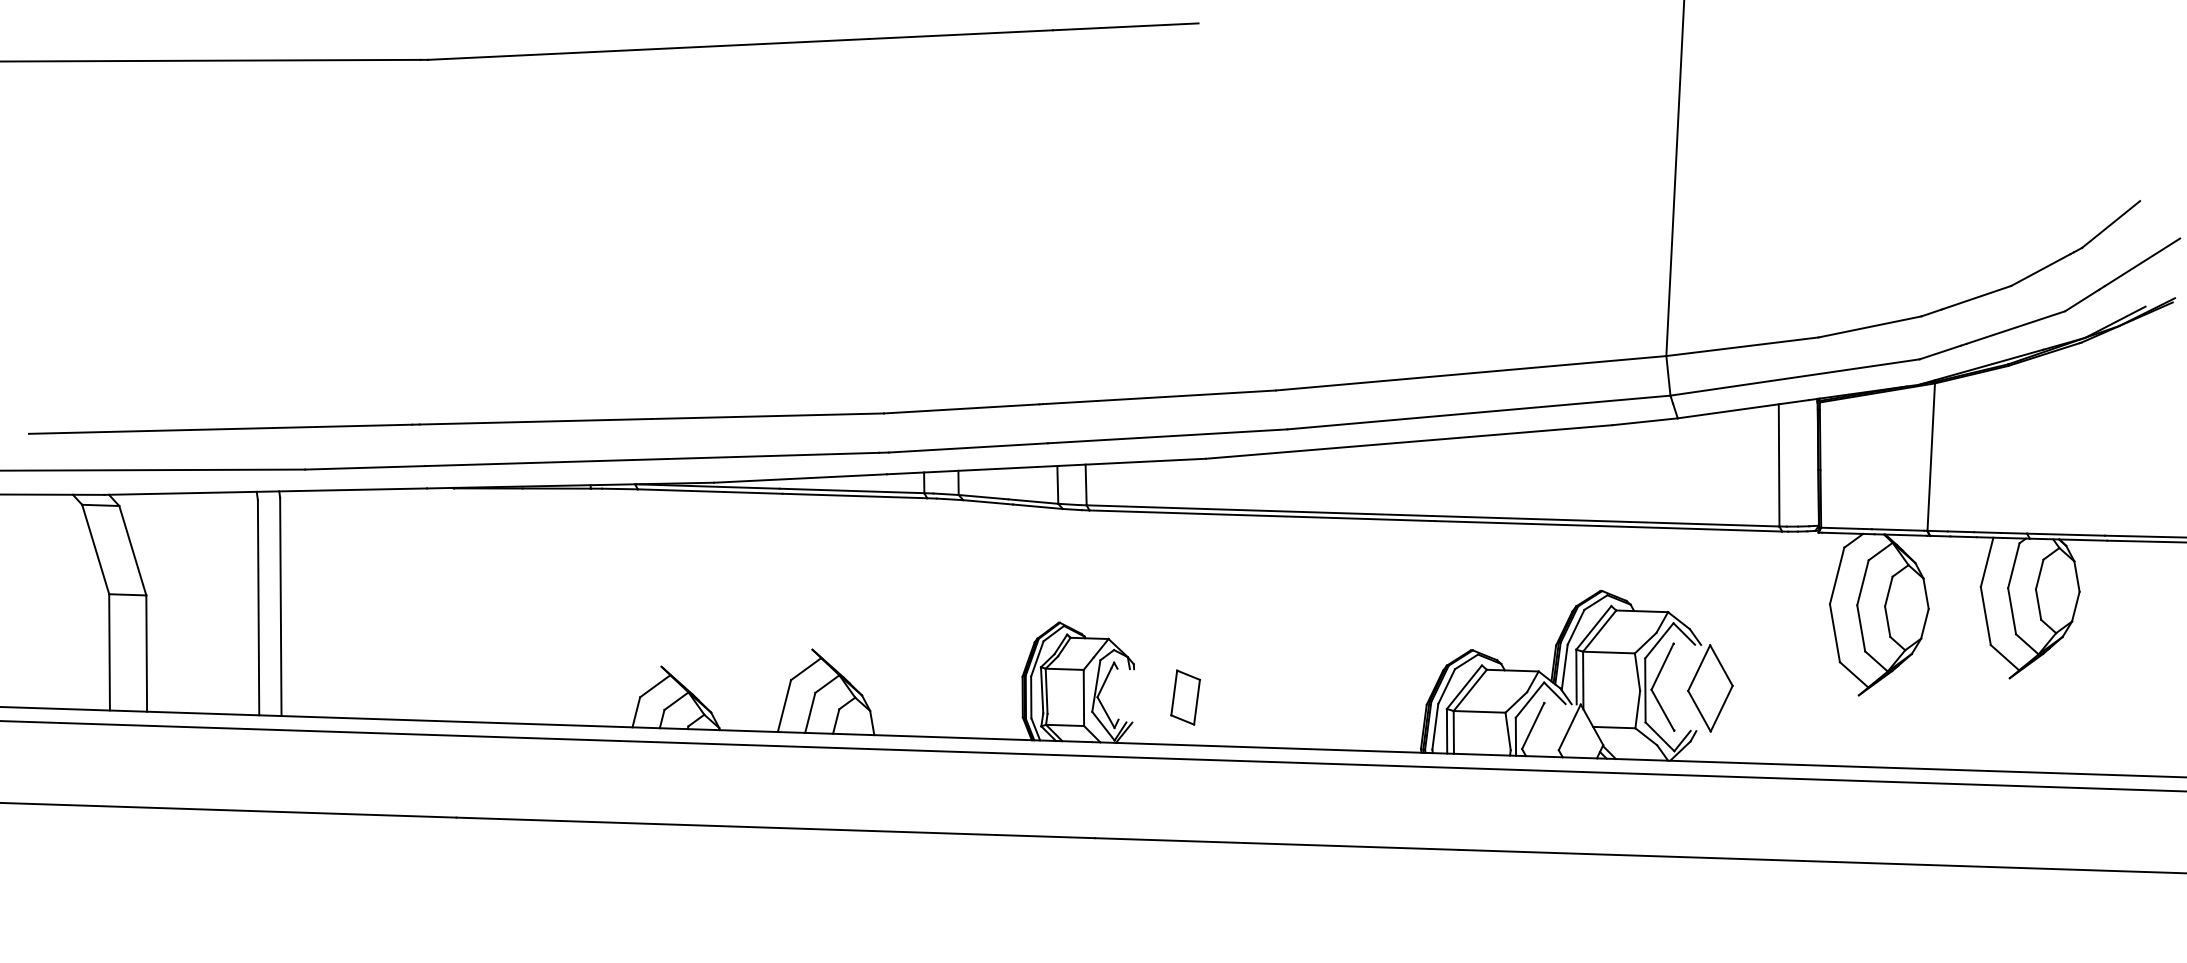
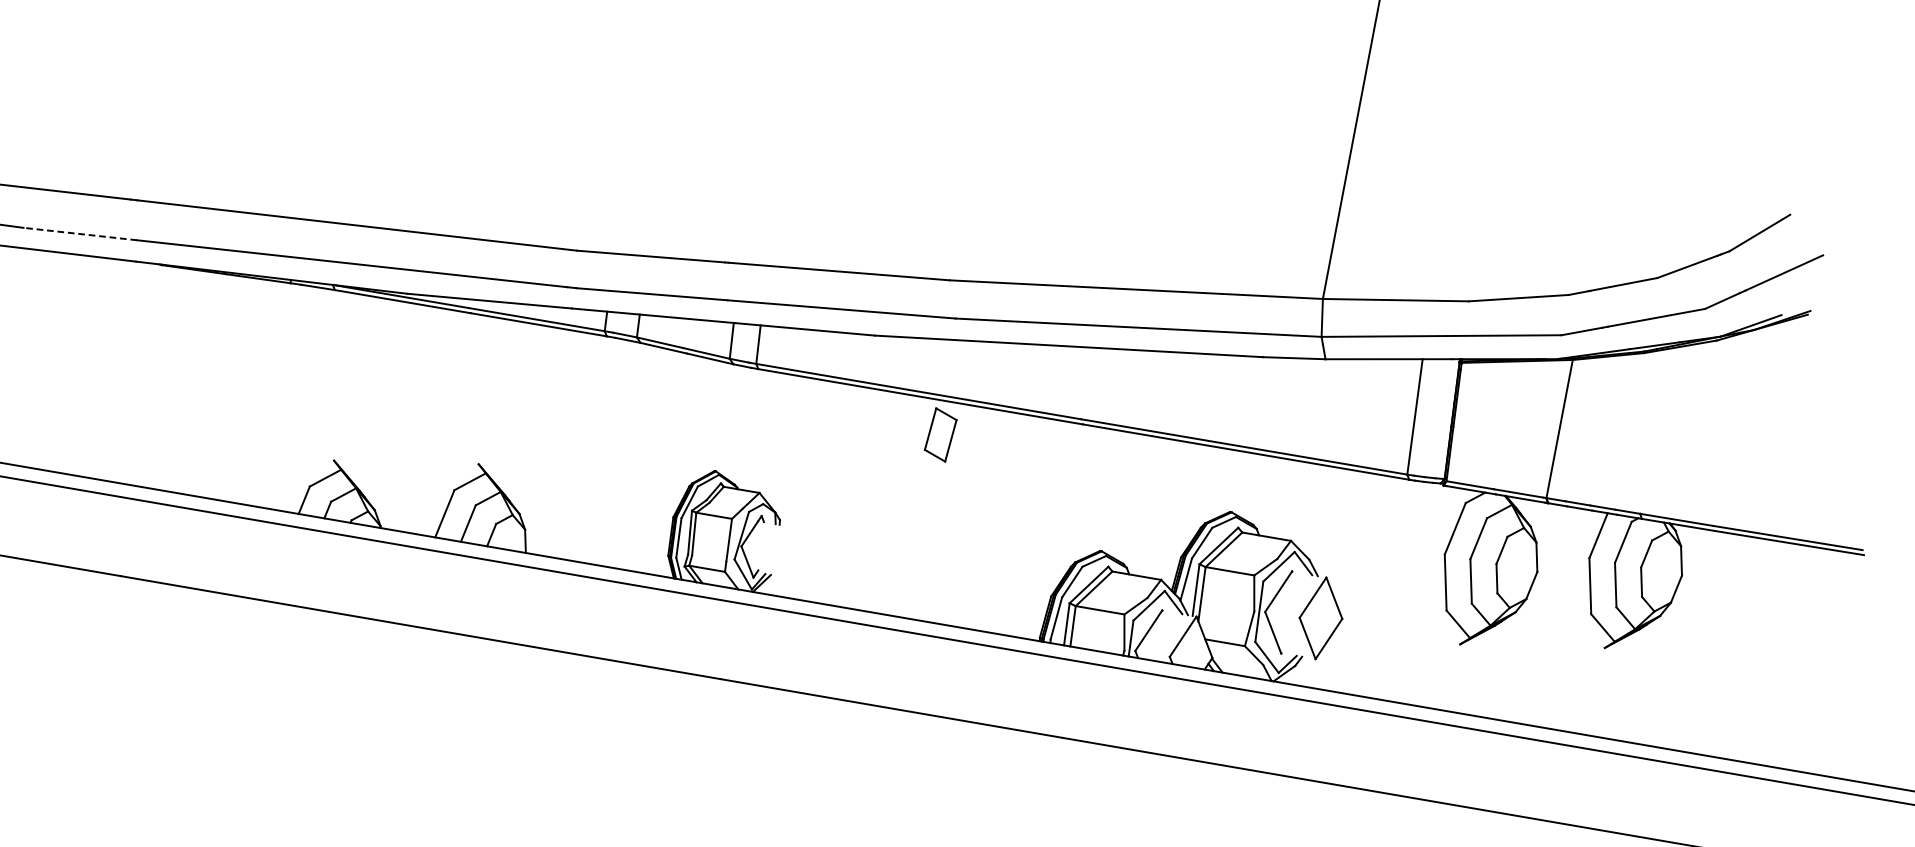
line: (365, 467) -> (80, 233), solid -> dashed
part: (1185, 697) -> (940, 434), moved

